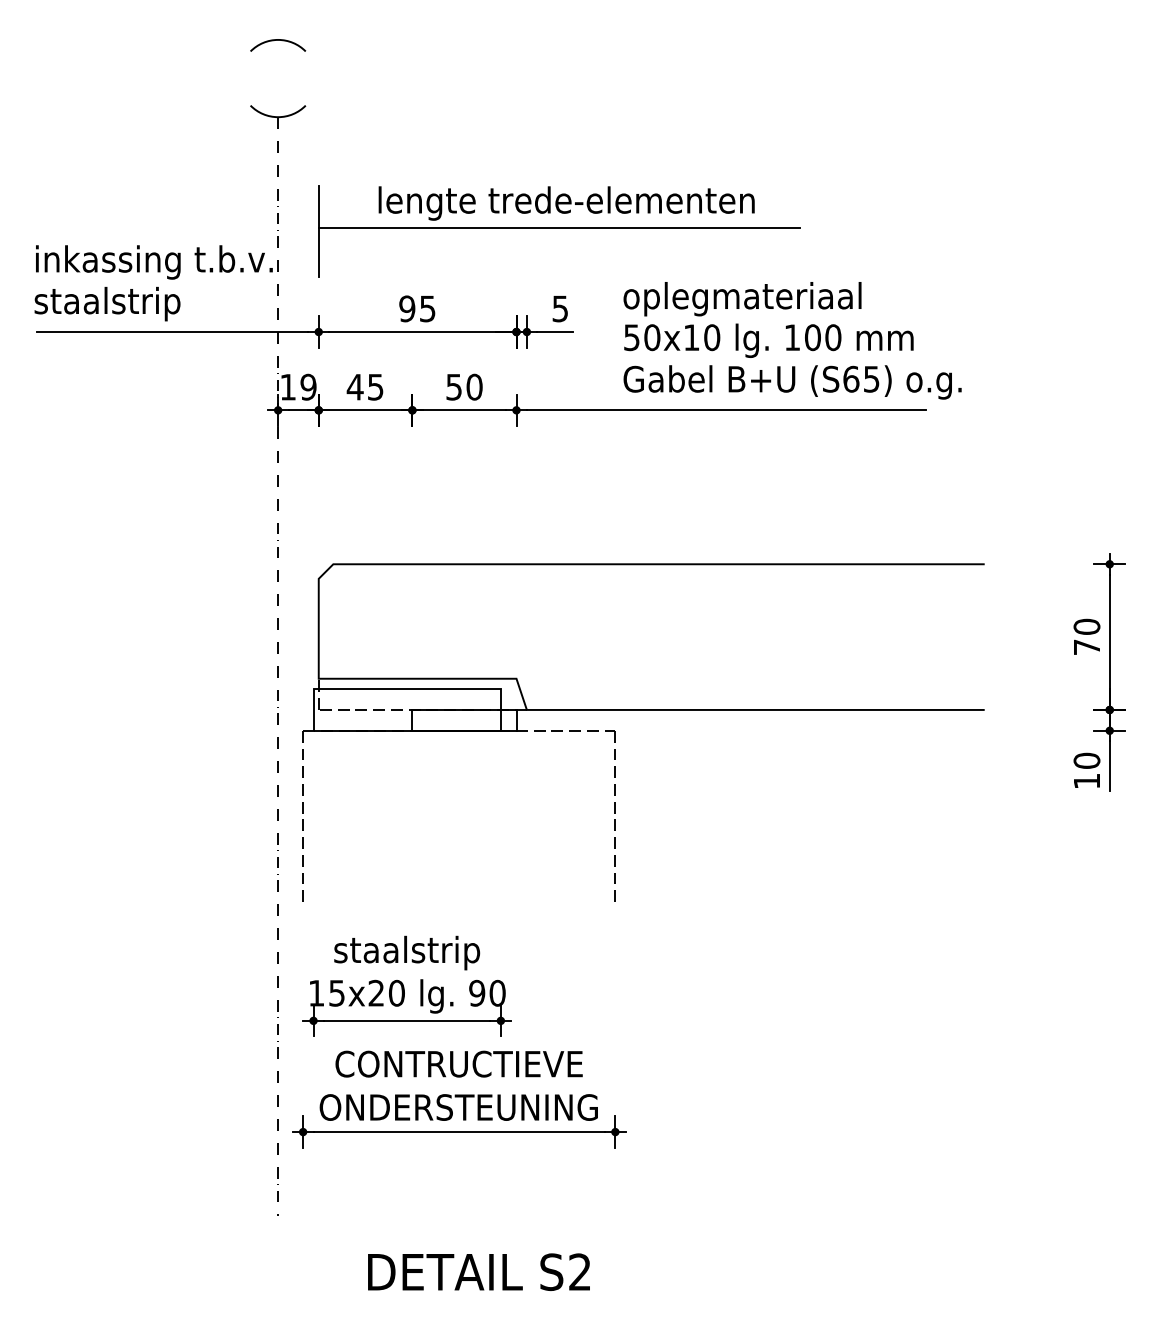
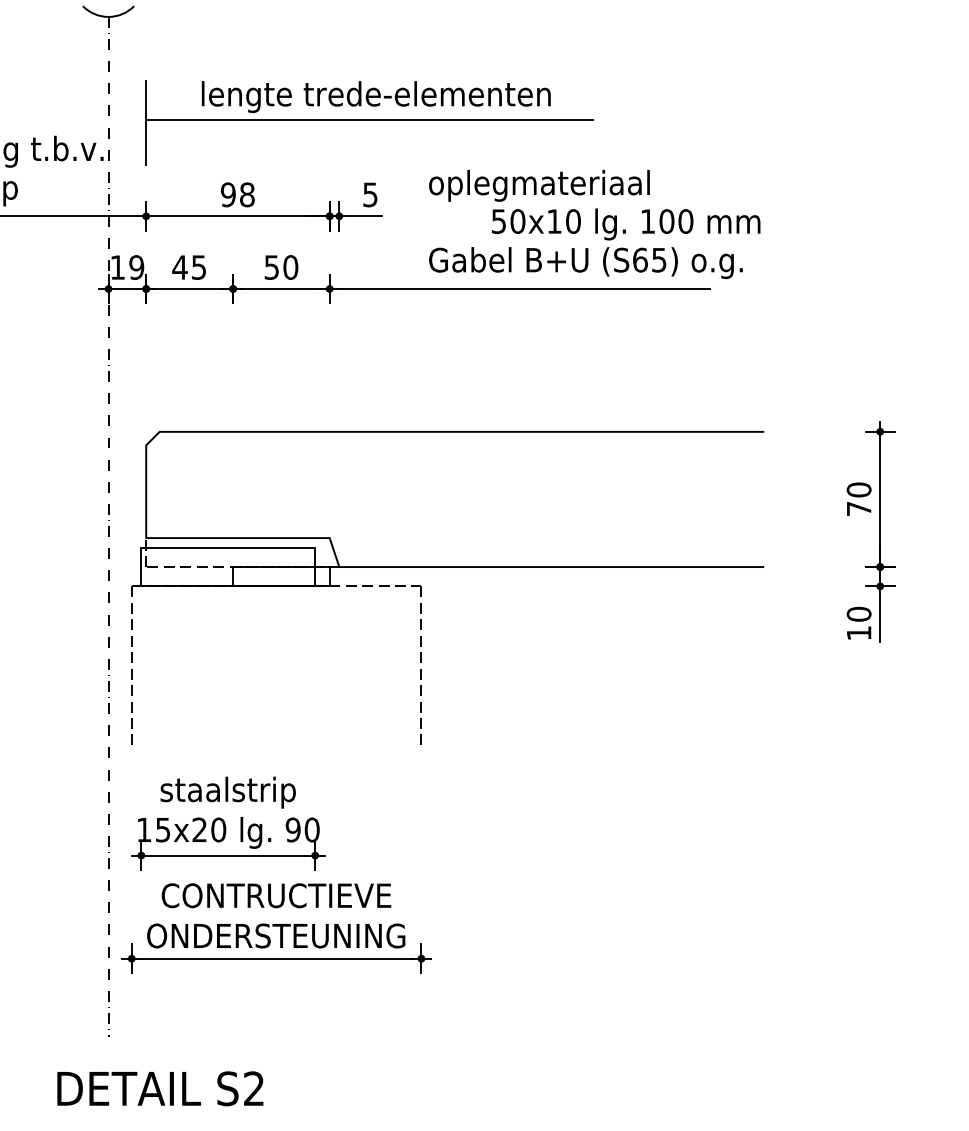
text: (427, 308) -> (247, 194), 95 -> 98
text: (768, 340) -> (625, 224), moved
text: (478, 1271) -> (159, 1088), moved

